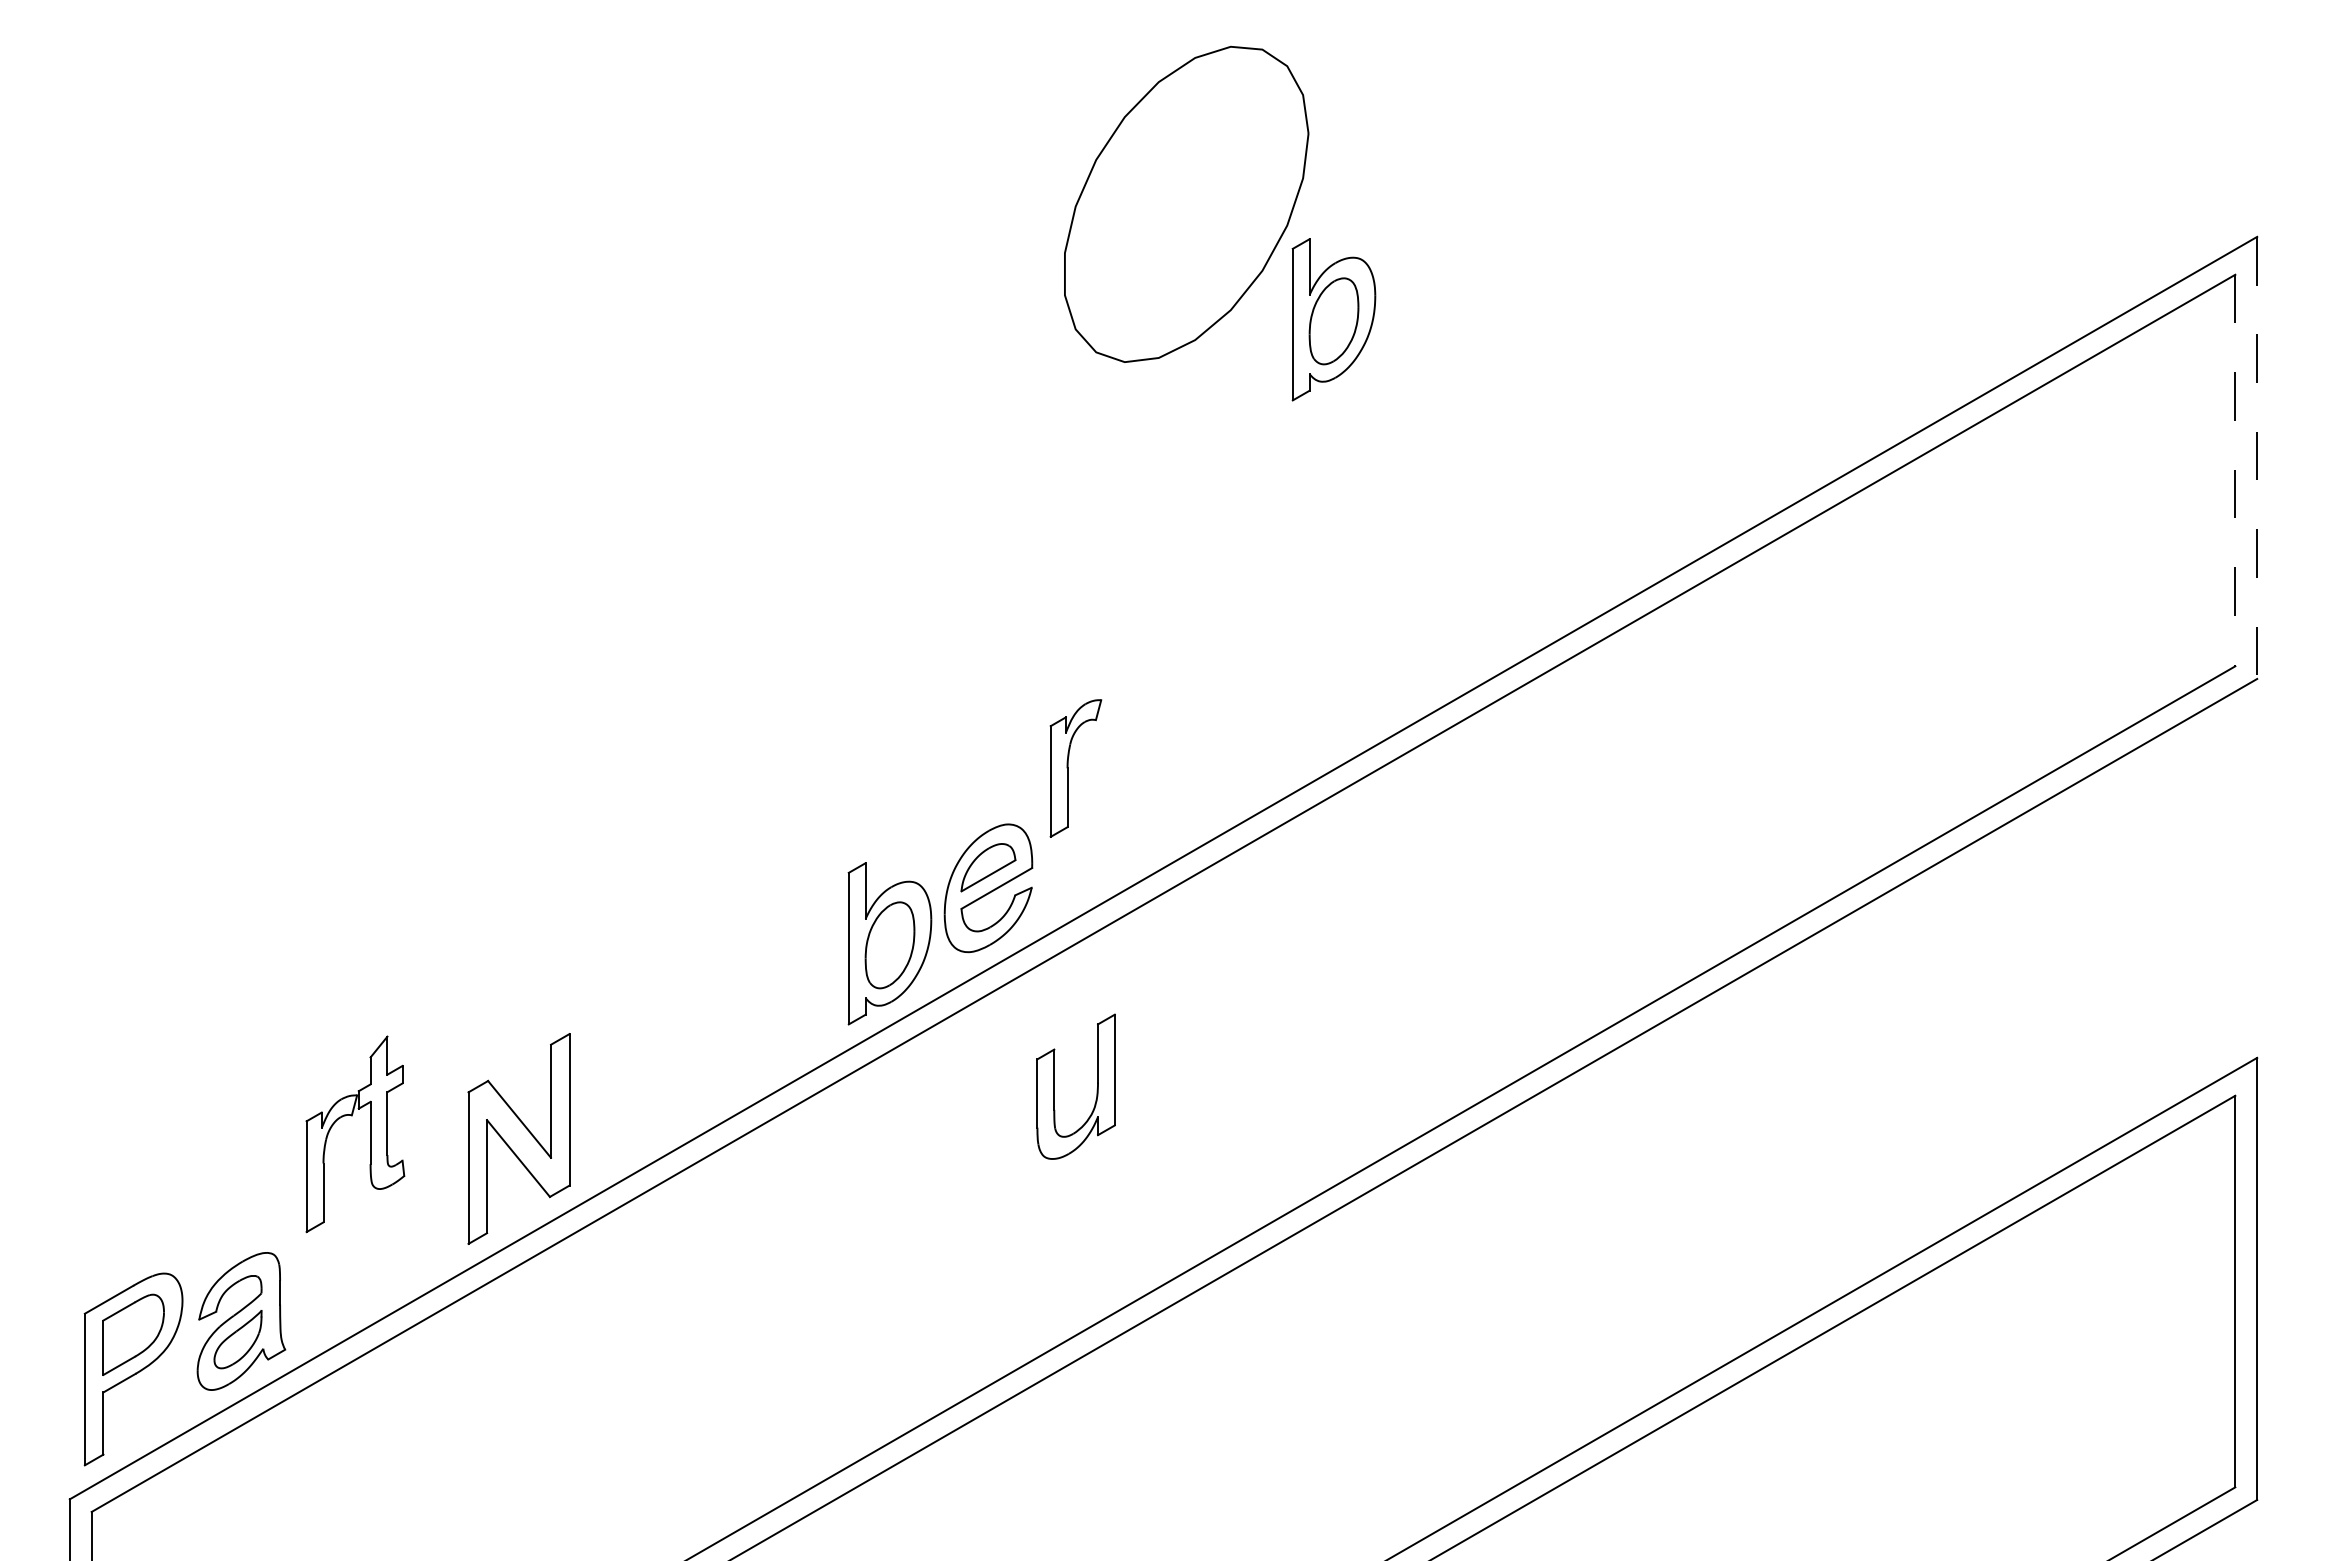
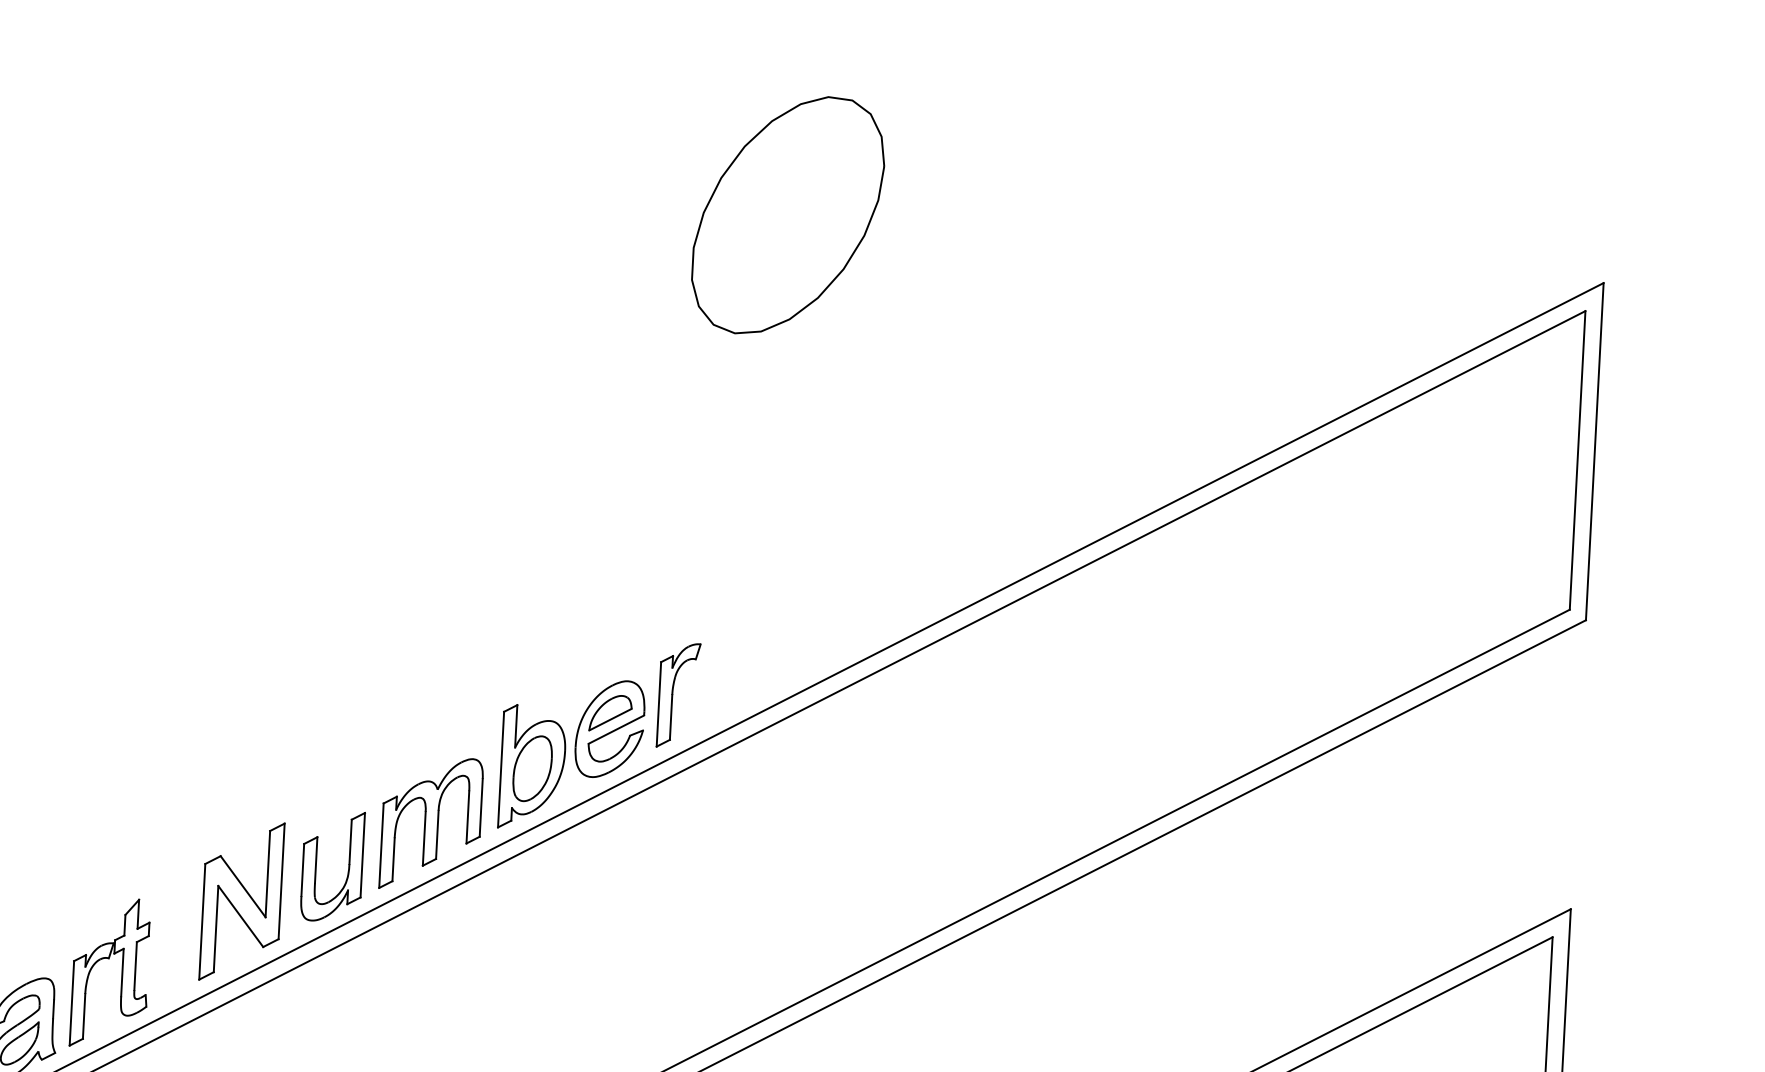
part: (1333, 319) -> (895, 309), removed
line: (2257, 458) -> (1595, 452), dashed -> solid
line: (2235, 470) -> (1577, 460), dashed -> solid
part: (1068, 768) -> (672, 695), moved
part: (761, 1024) -> (431, 823), added
part: (1054, 1086) -> (316, 865), moved
part: (370, 1134) -> (122, 973), moved

